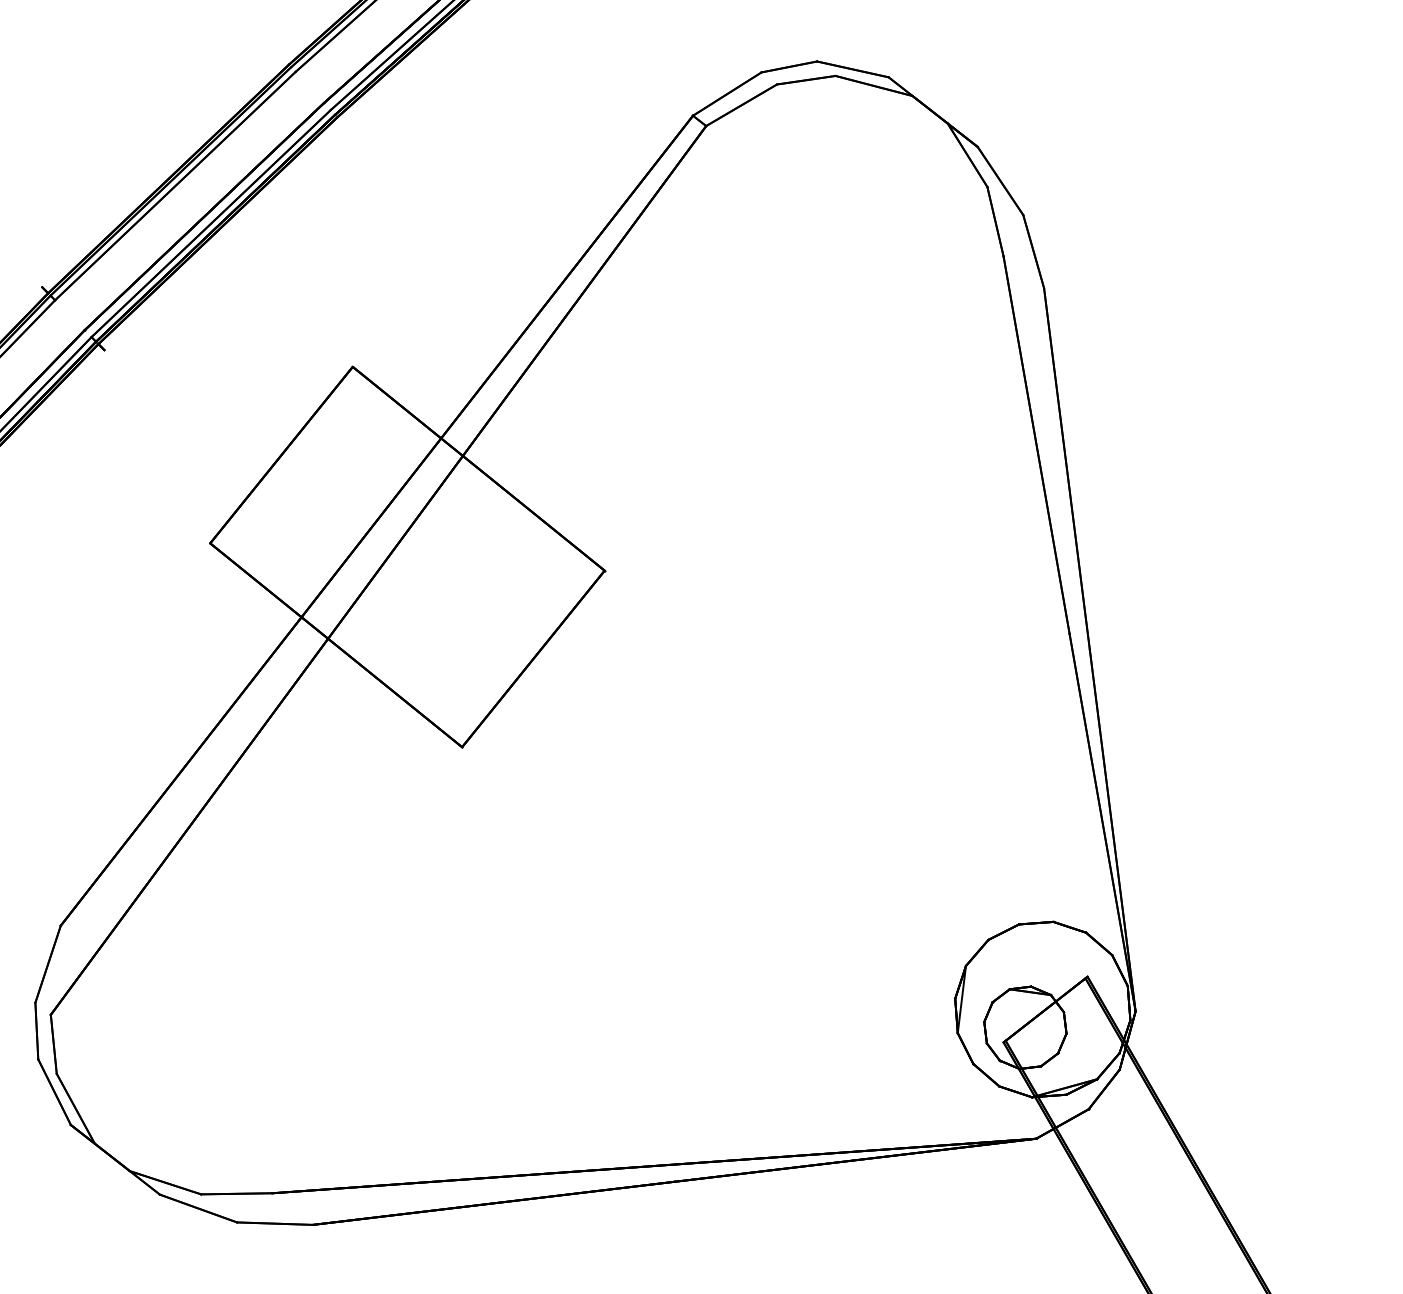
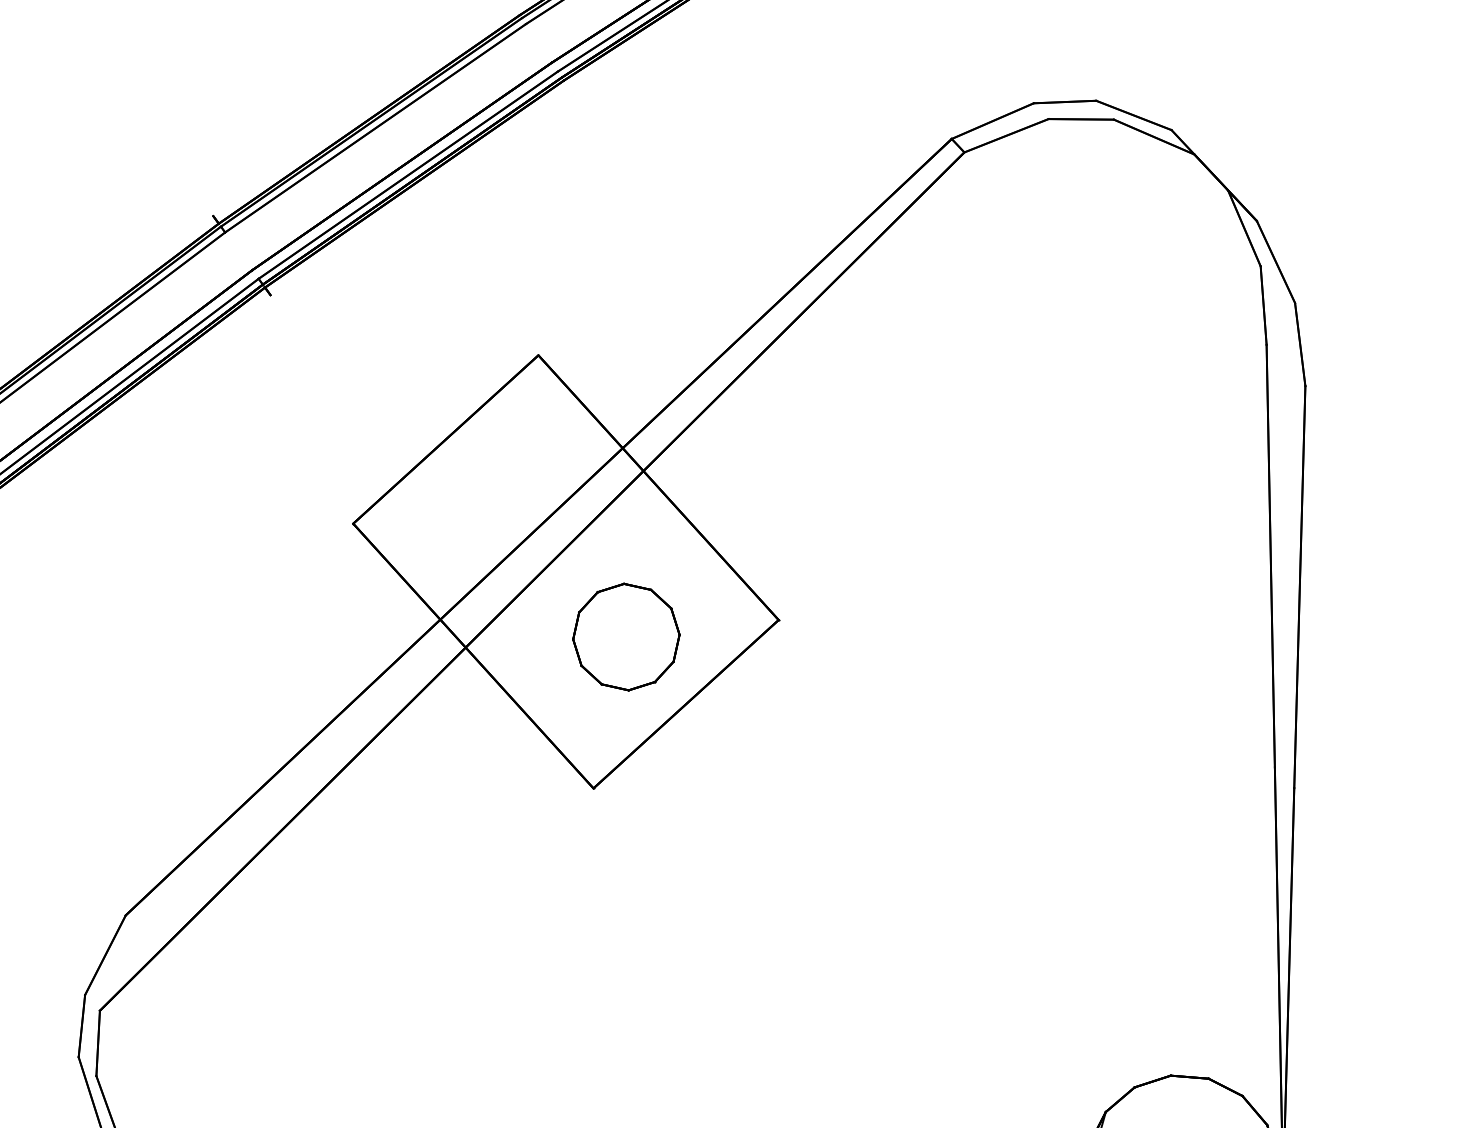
part: (470, 606) -> (626, 636), added

